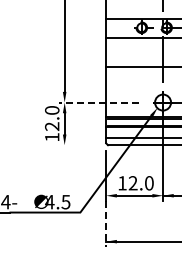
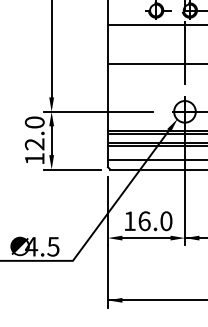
line: (99, 102) -> (98, 111), dashed -> solid
line: (79, 145) -> (71, 170), added
text: (132, 183) -> (143, 221), 12.0 -> 16.0
line: (106, 224) -> (108, 277), dashed -> solid

